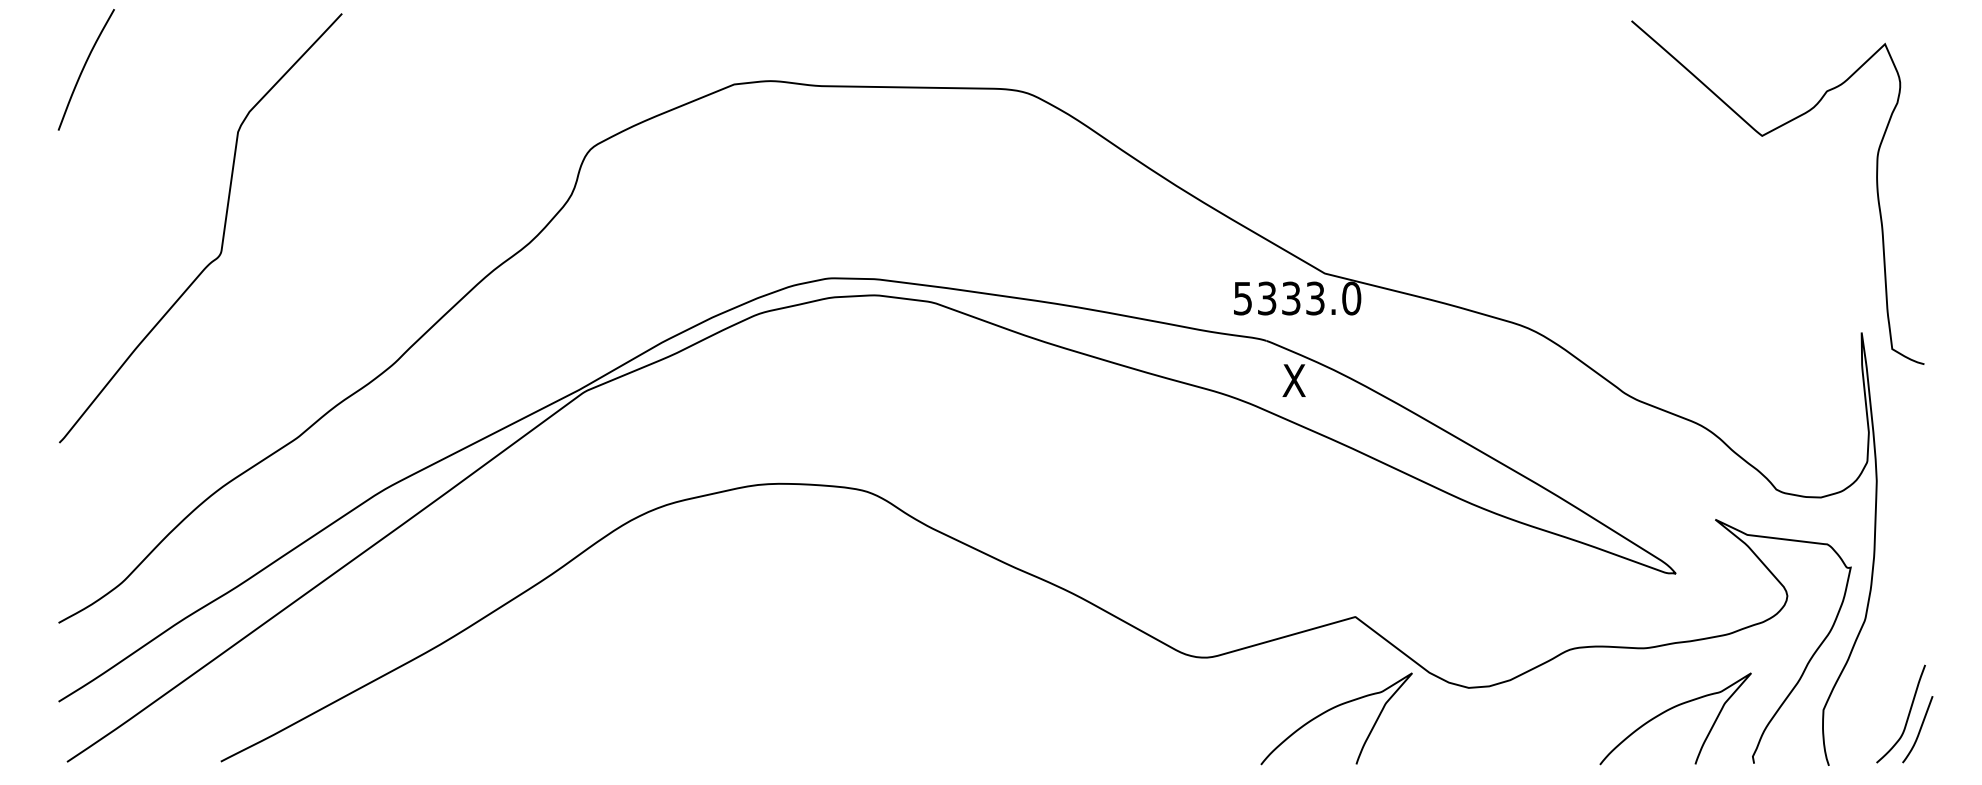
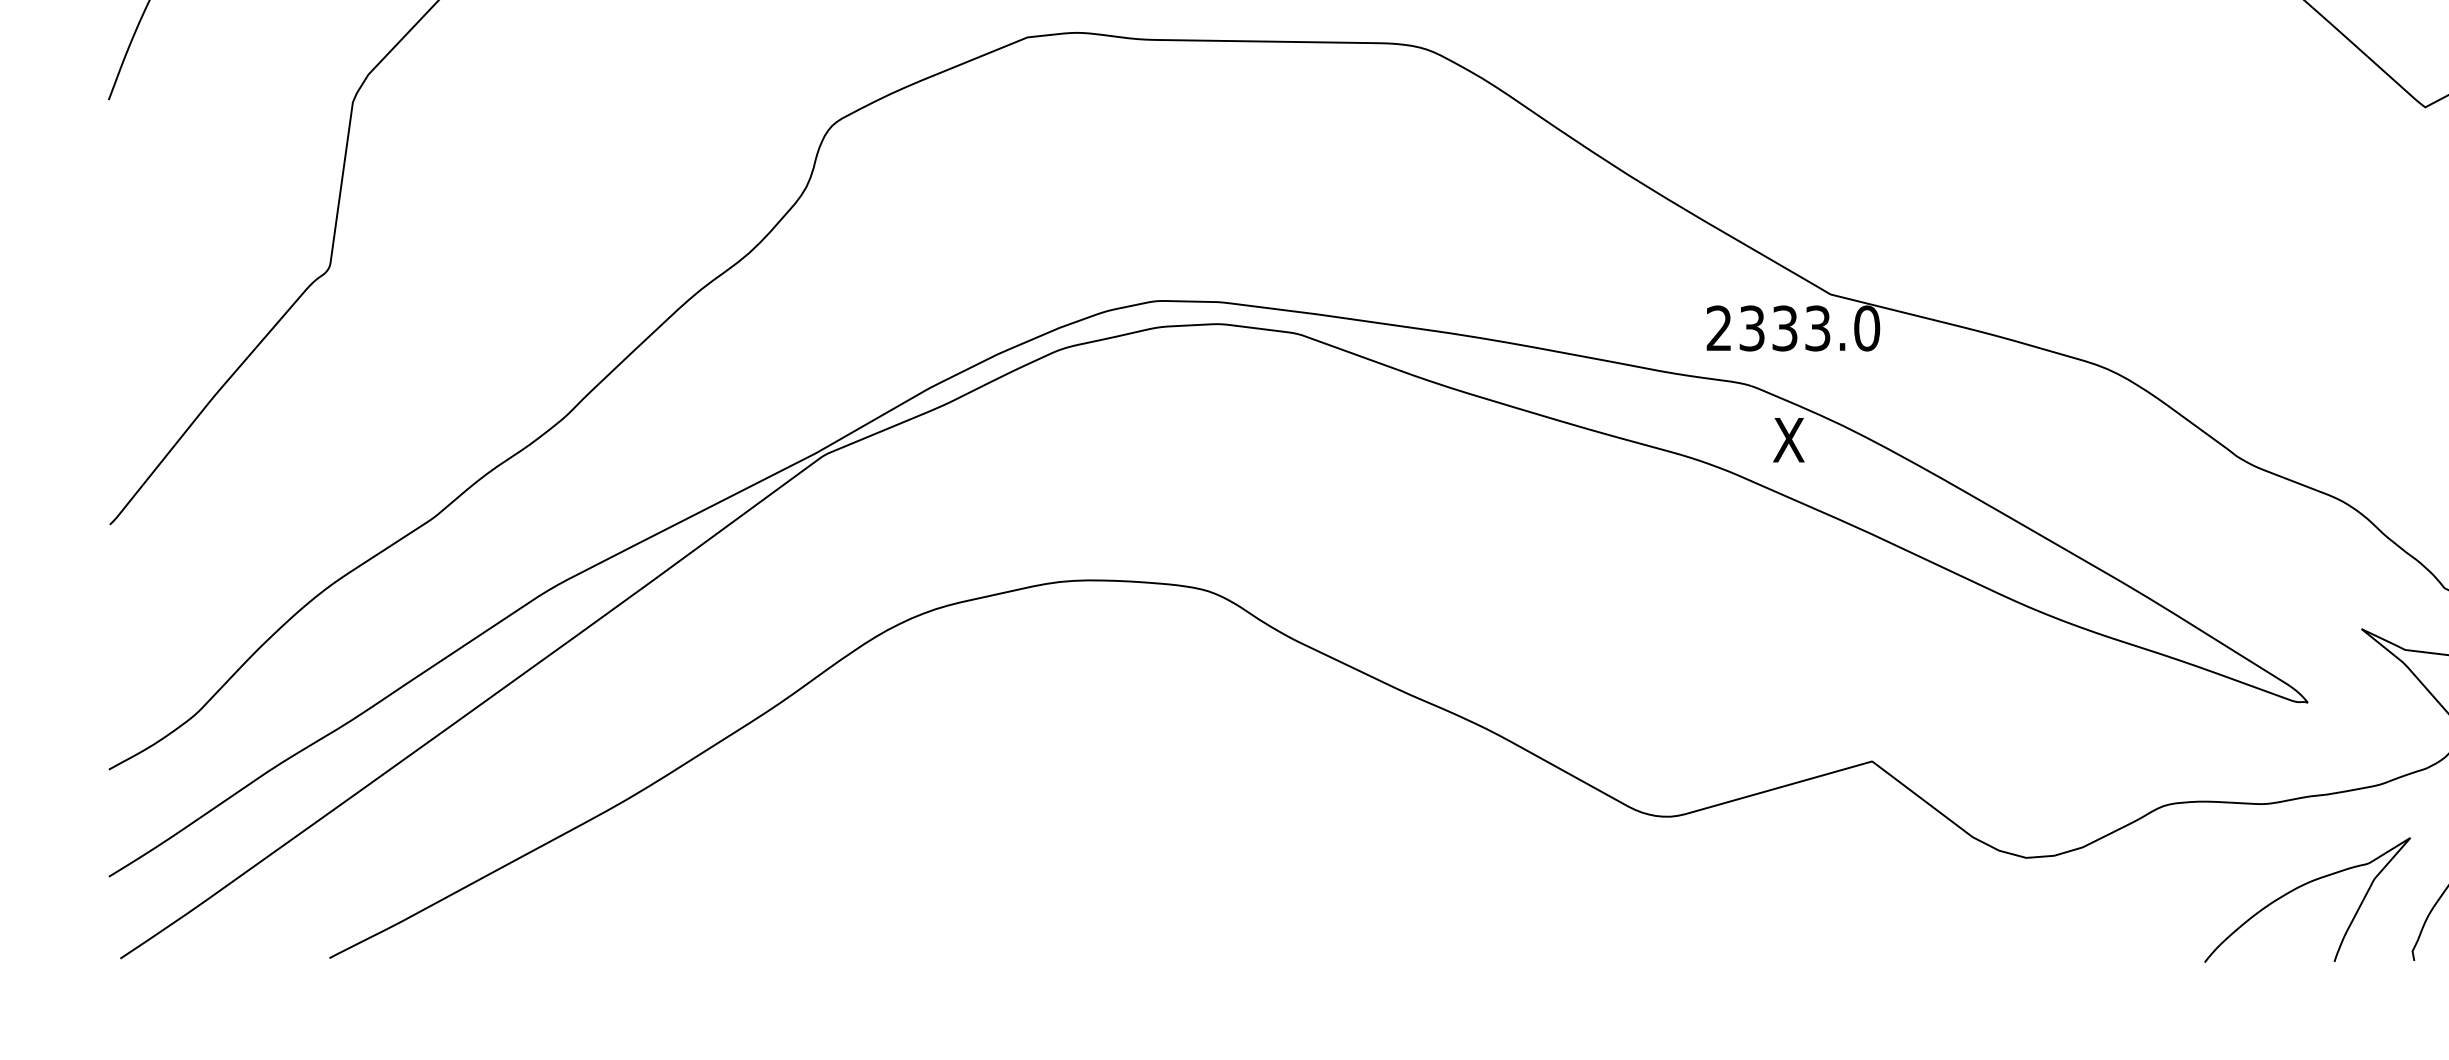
text: (1242, 298) -> (1718, 328), 5333.0 -> 2333.0
curve: (1332, 709) -> (1841, 887), removed

